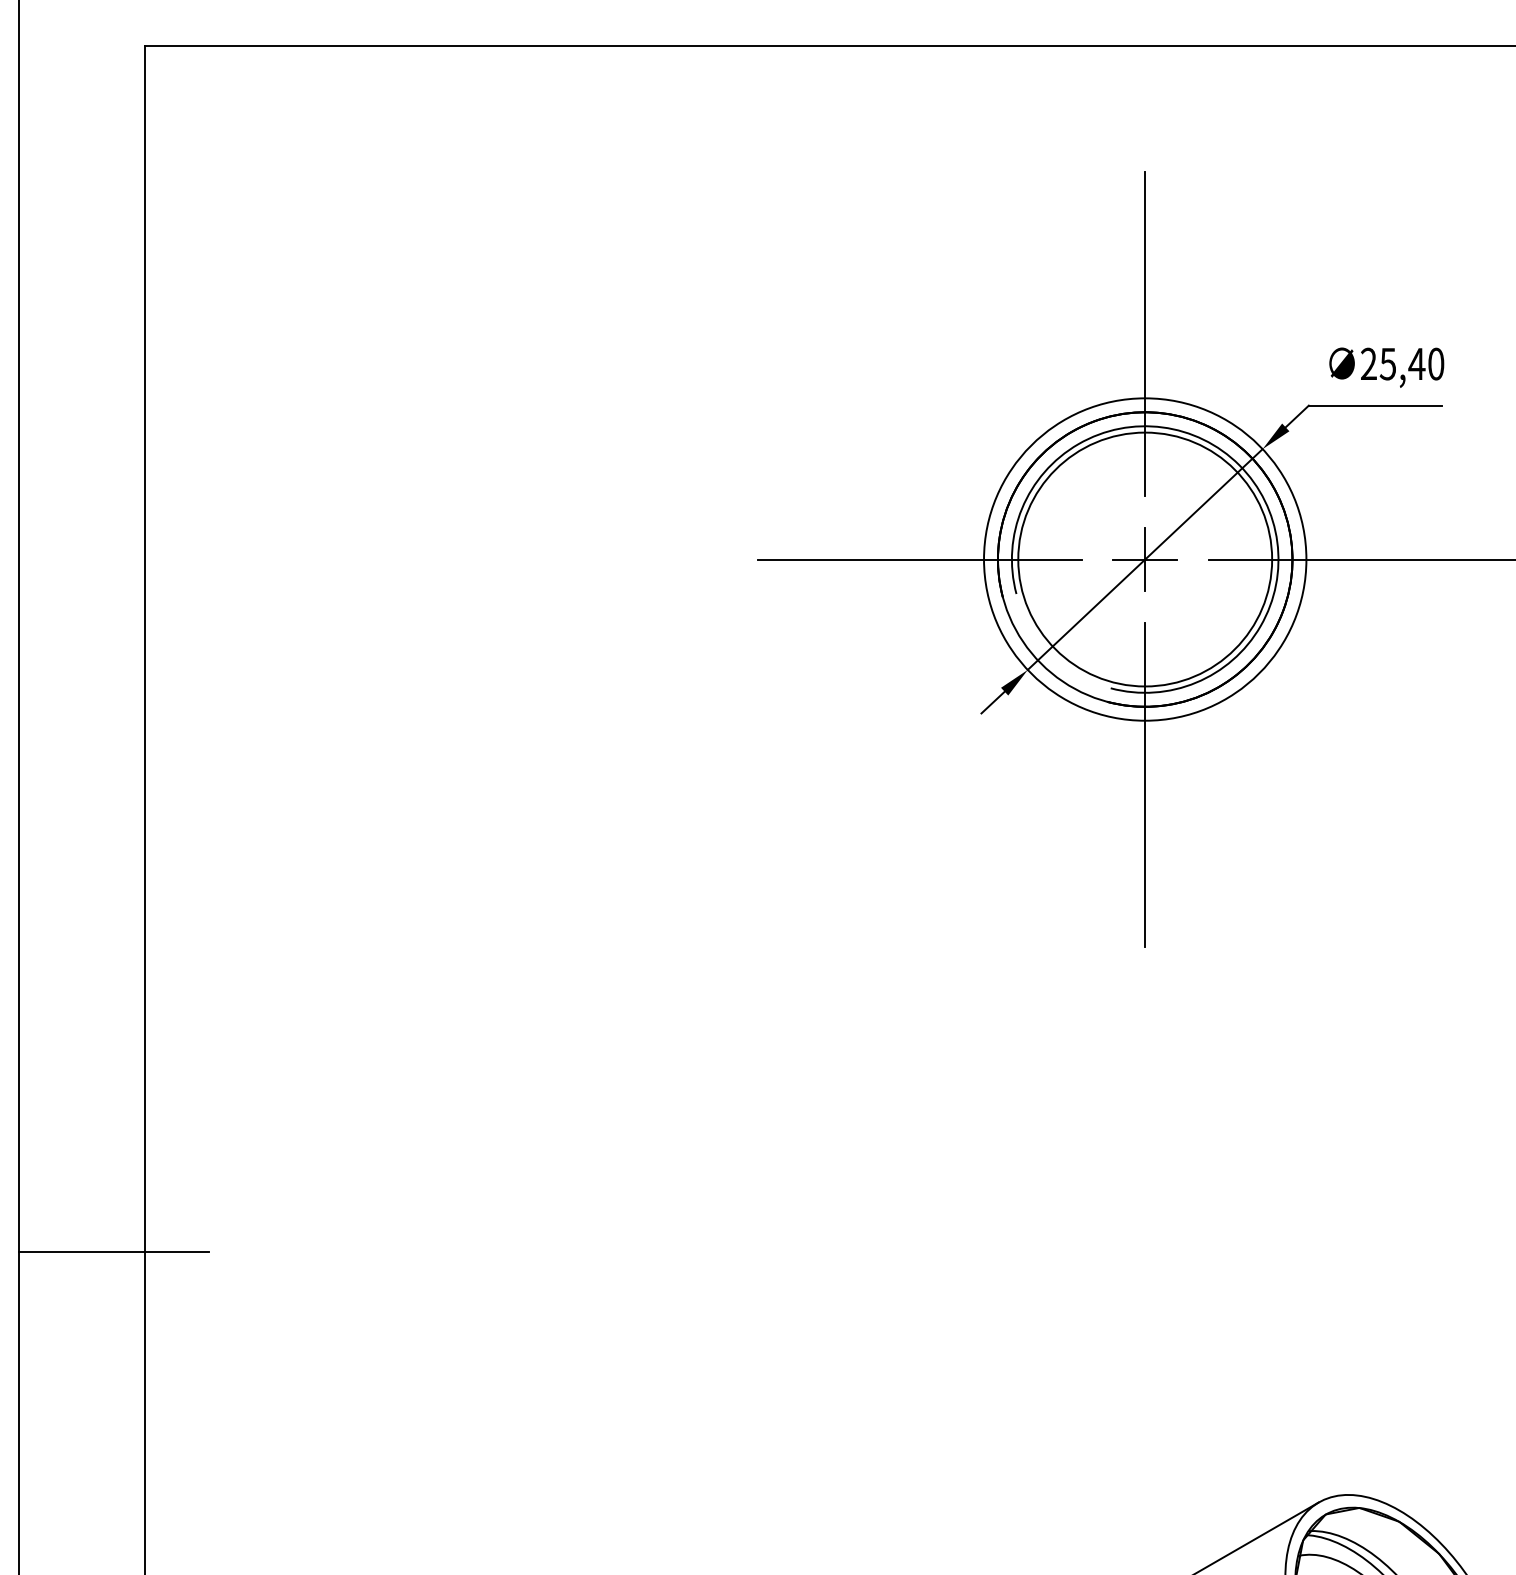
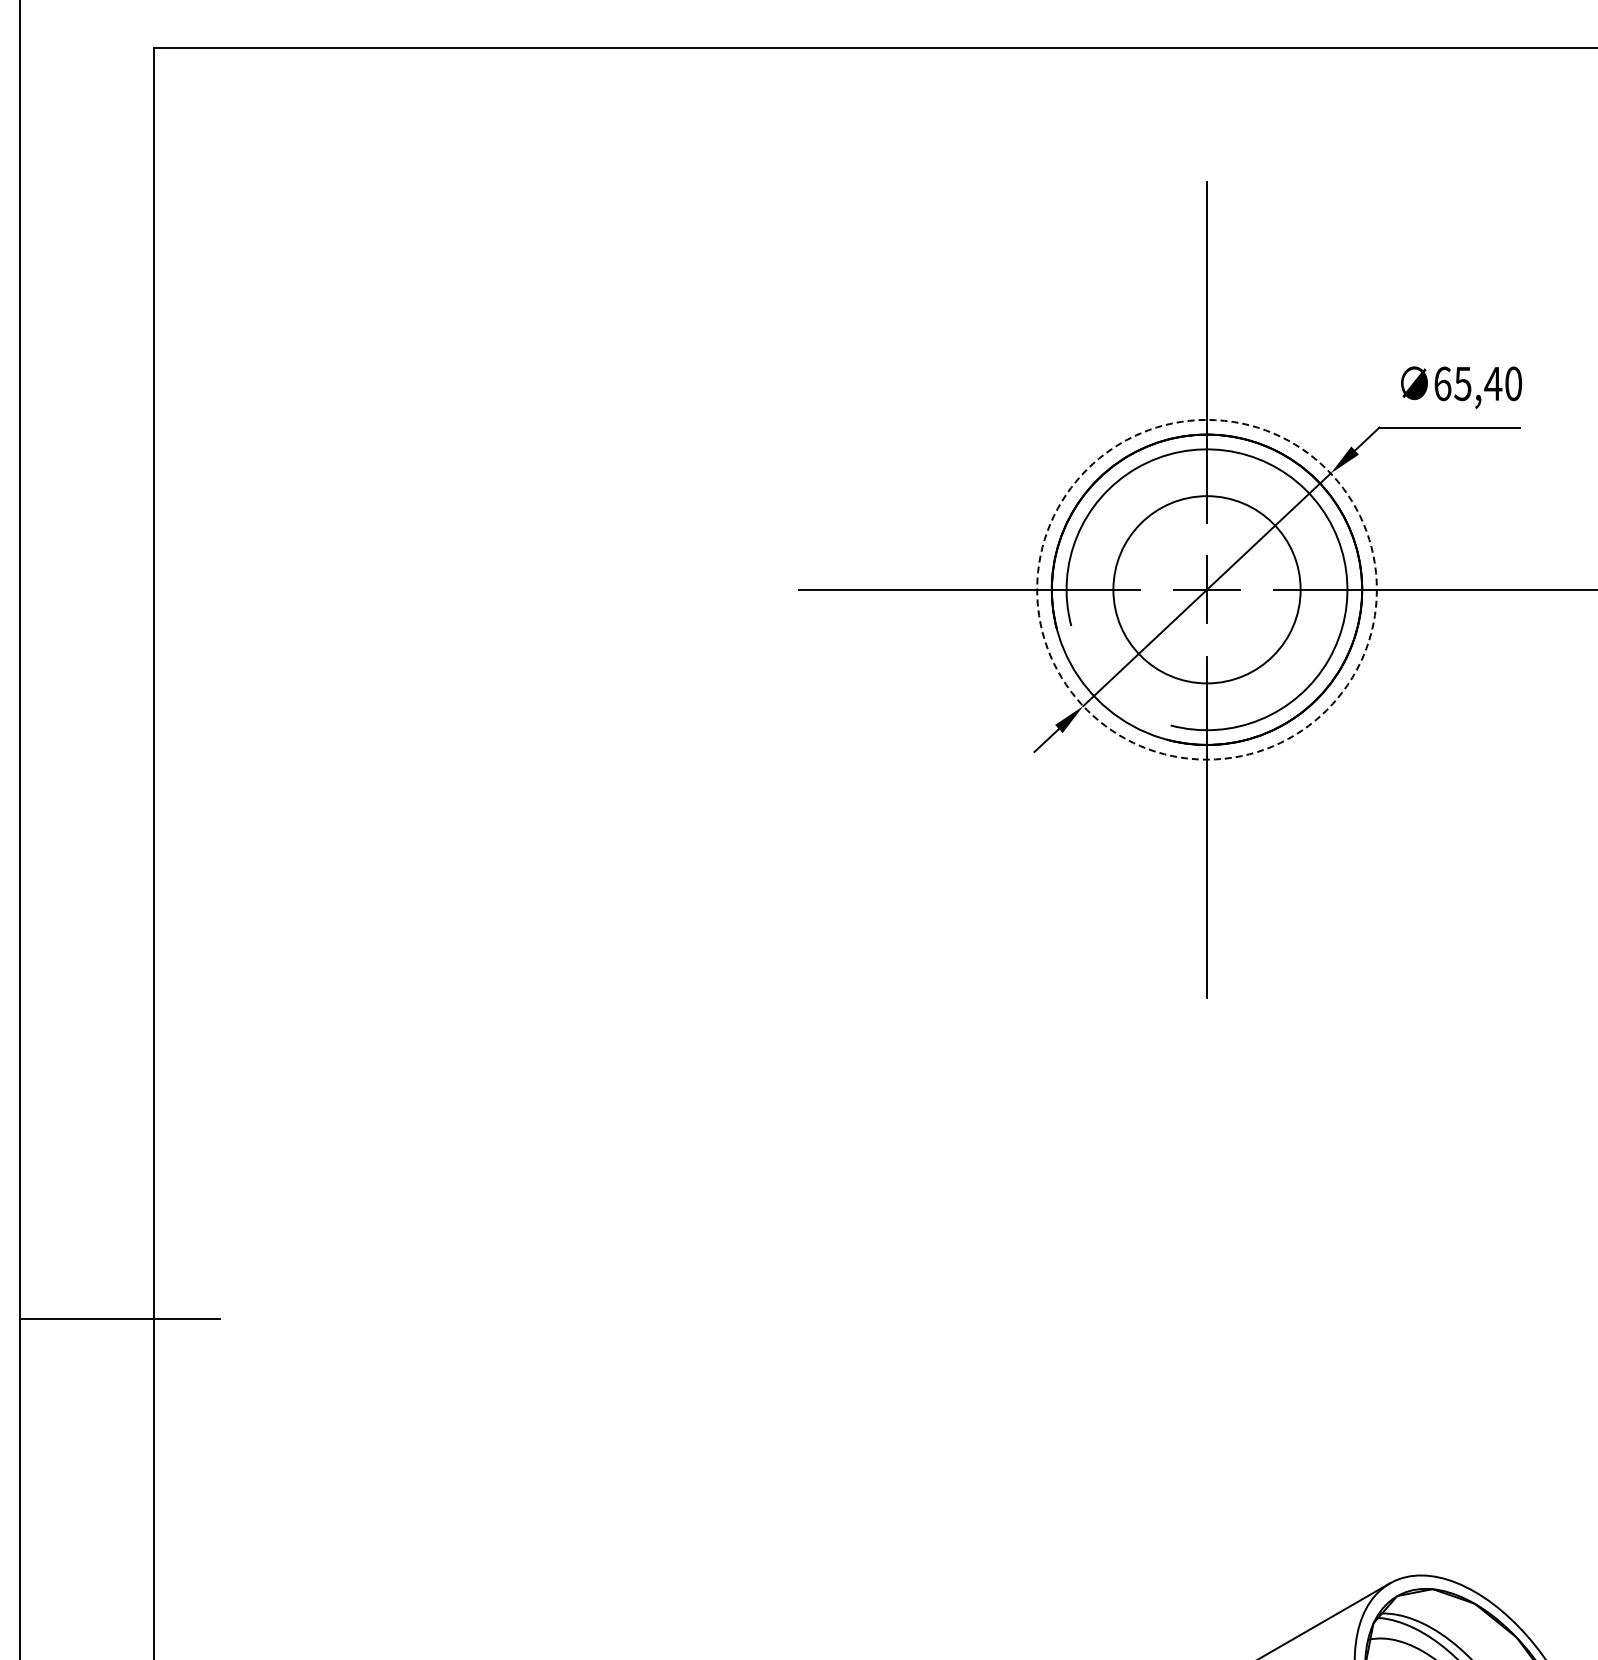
text: (1368, 363) -> (1442, 383), 25,40 -> 65,40
circle: (1144, 559) -> (1206, 589), size x0.7
circle: (1144, 559) -> (1206, 589), solid -> dashed

